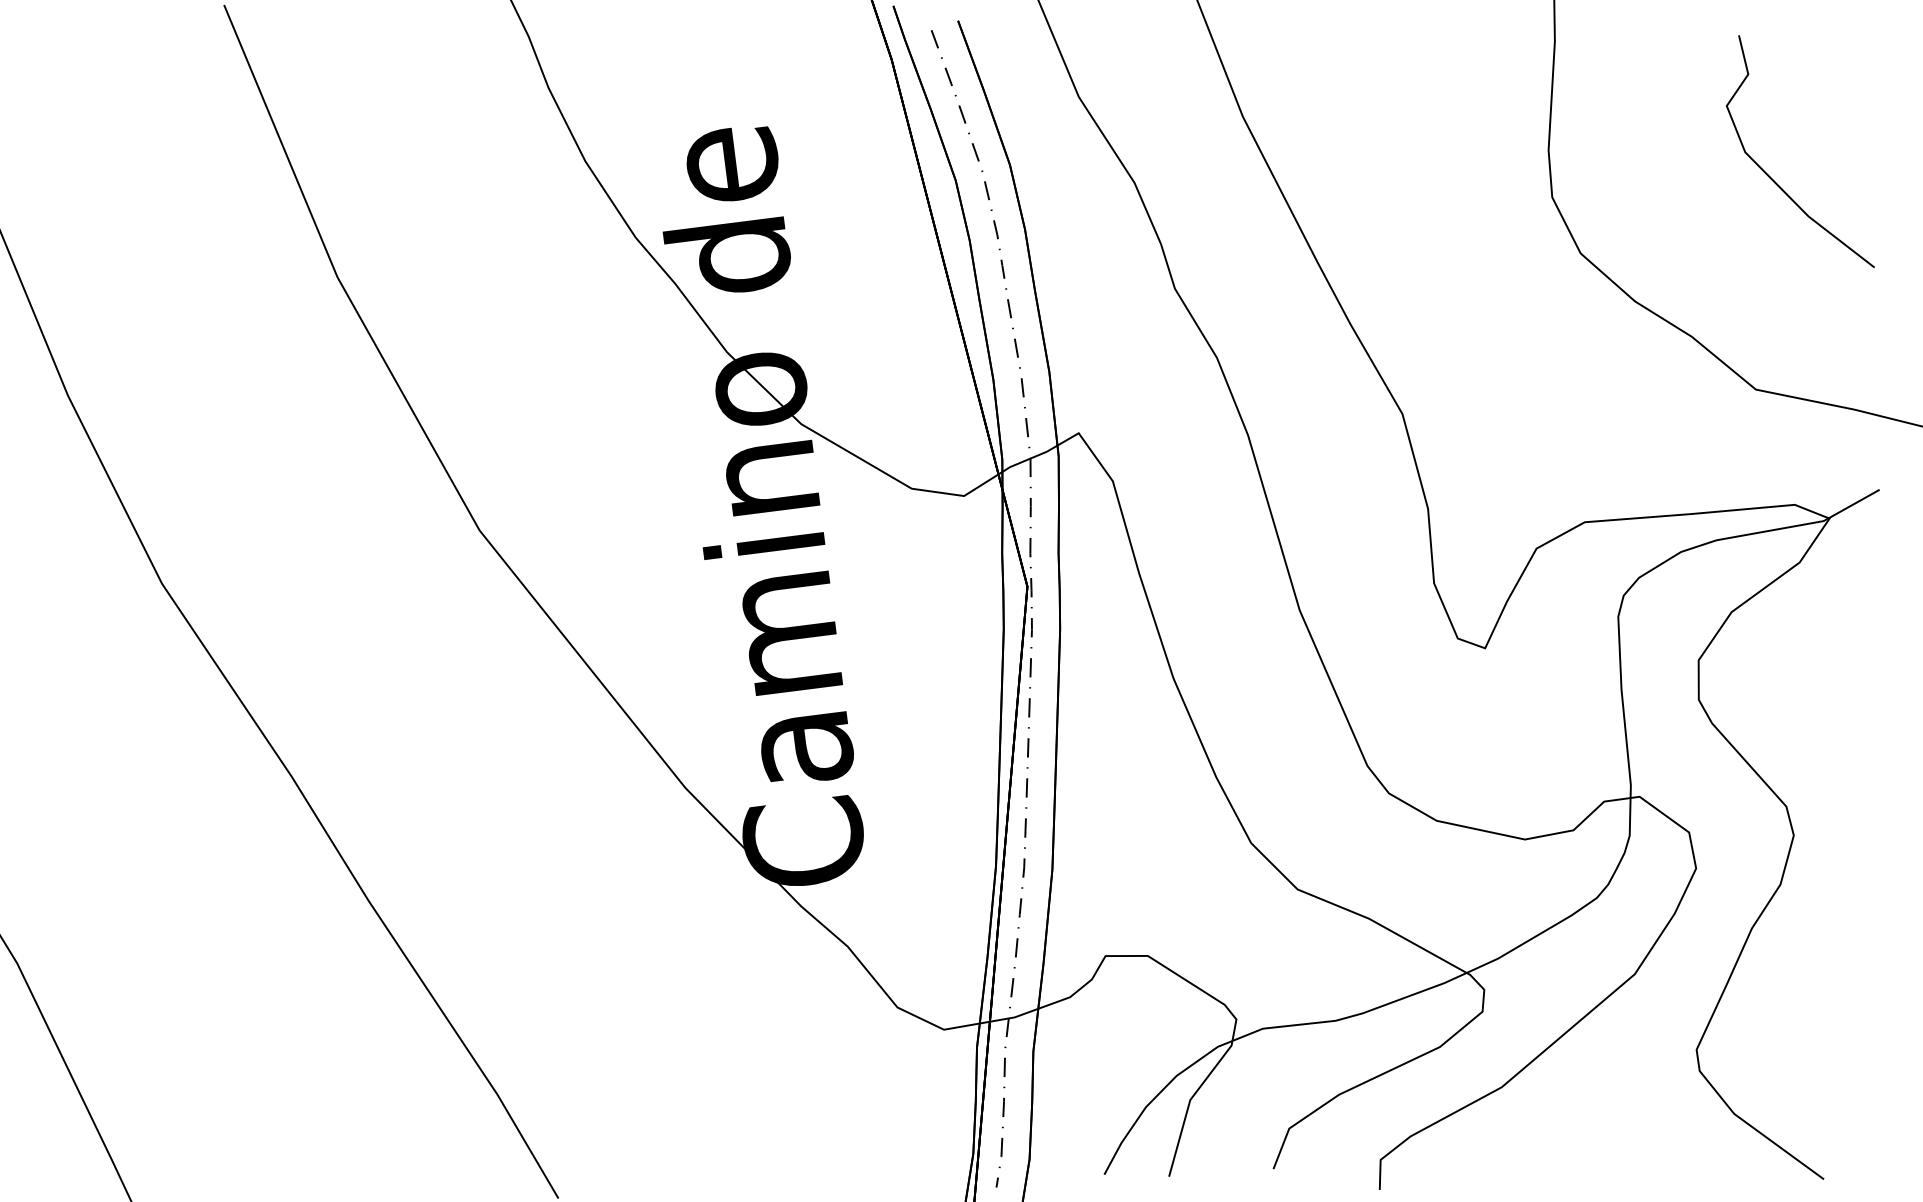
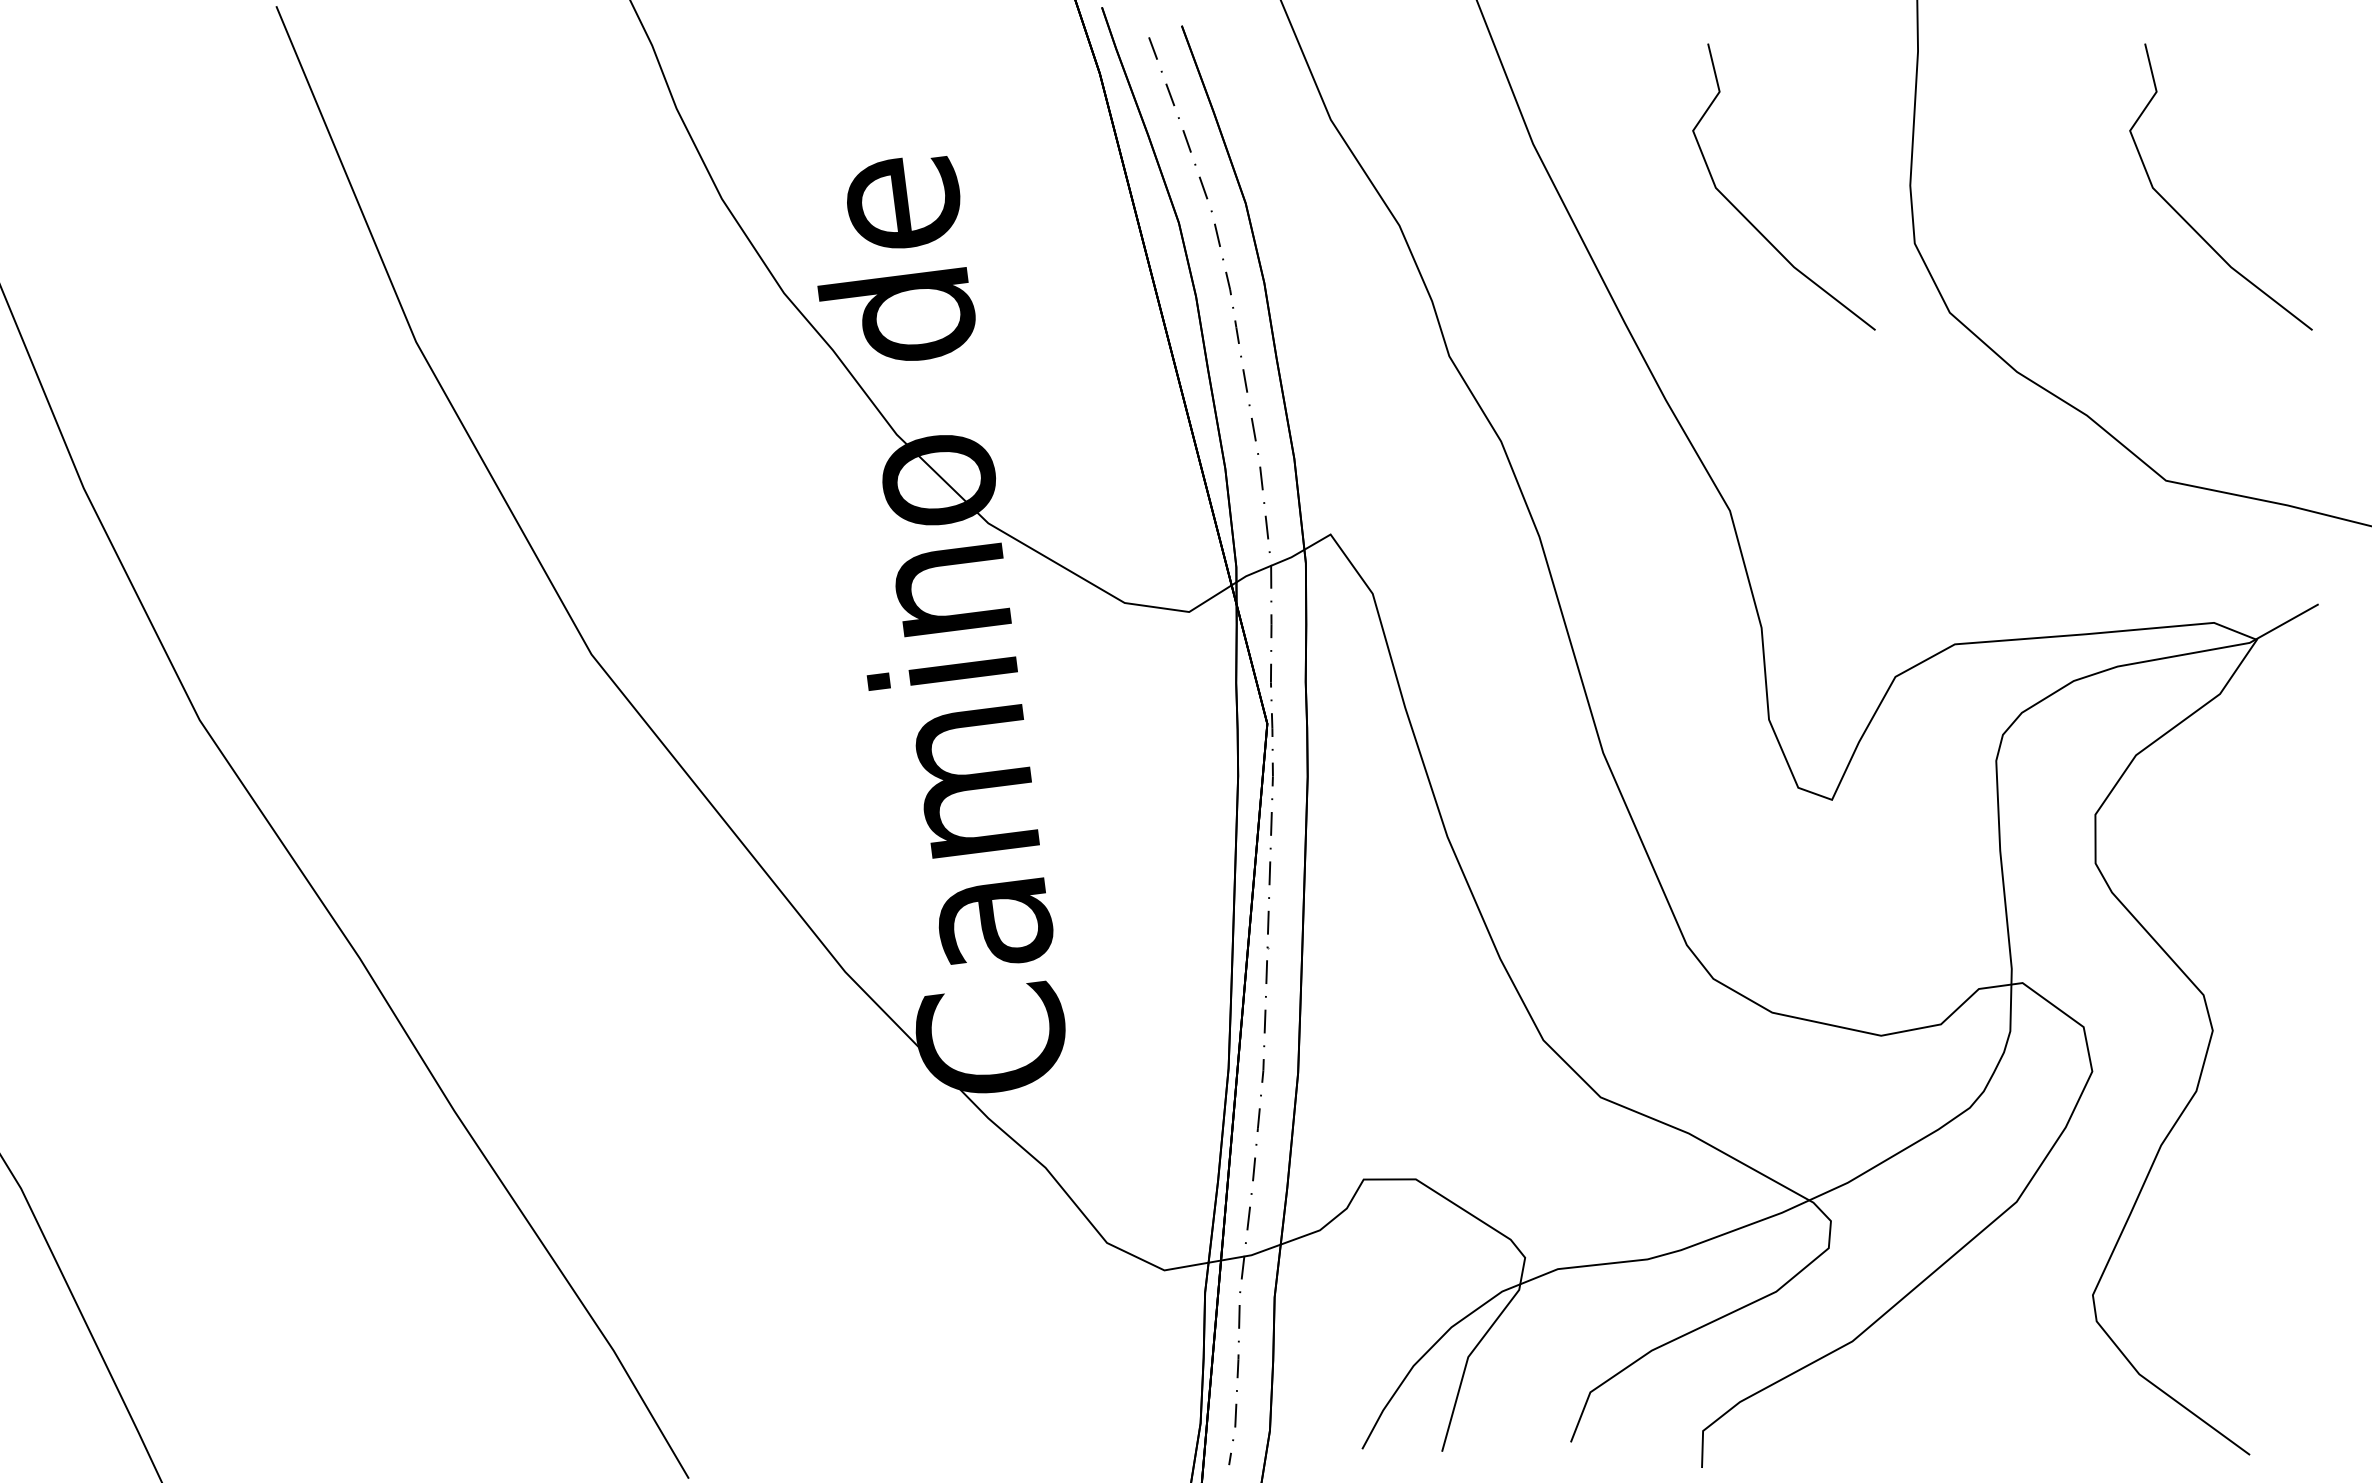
curve: (1418, 178) -> (1749, 220), added

